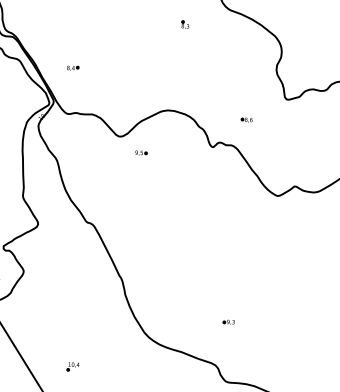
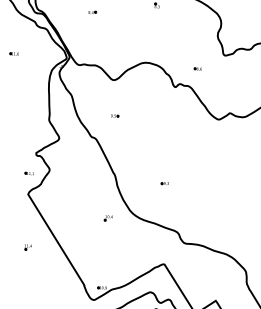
part: (73, 66) -> (92, 11), moved
part: (142, 152) -> (115, 115), moved
part: (227, 322) -> (164, 183), moved
part: (71, 367) -> (107, 218), moved

